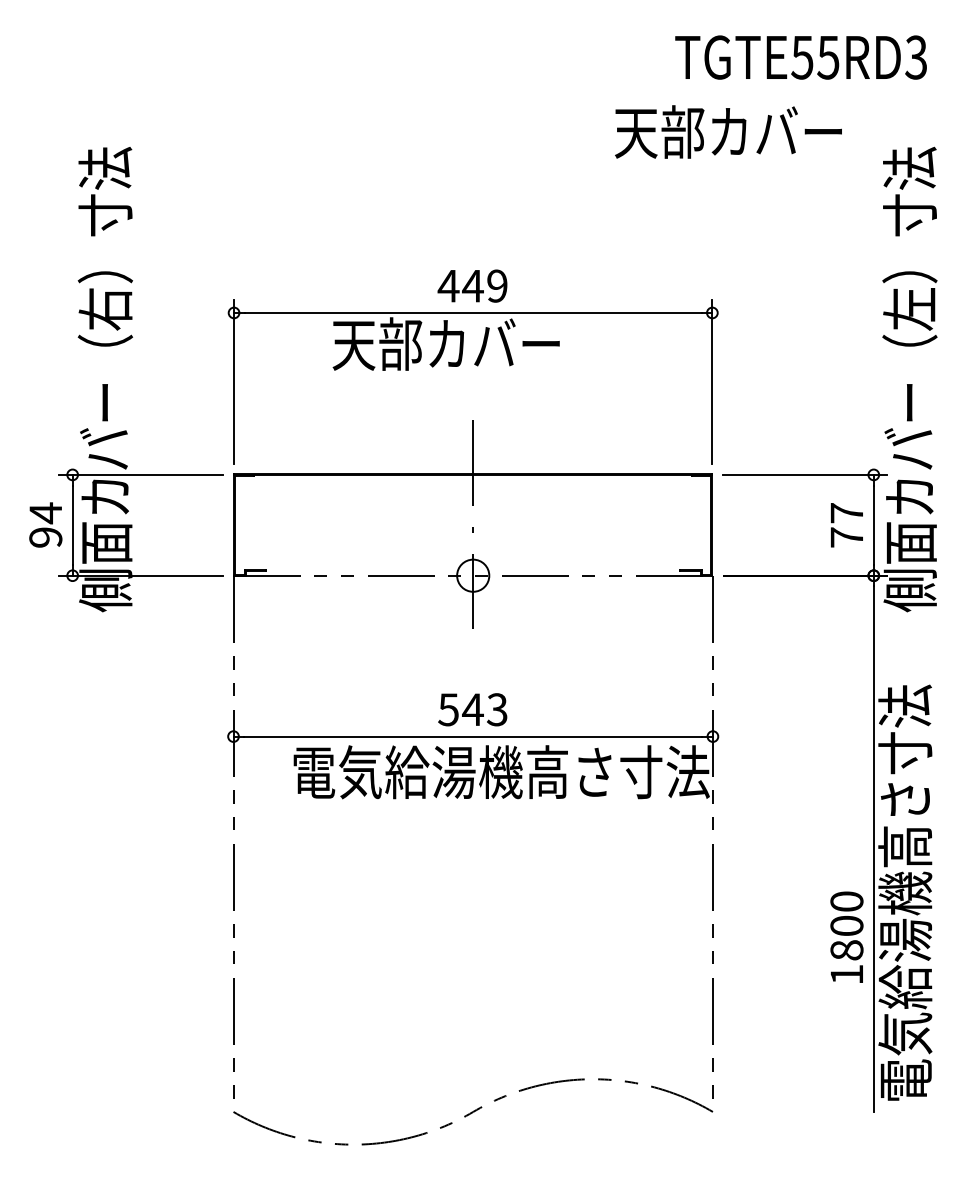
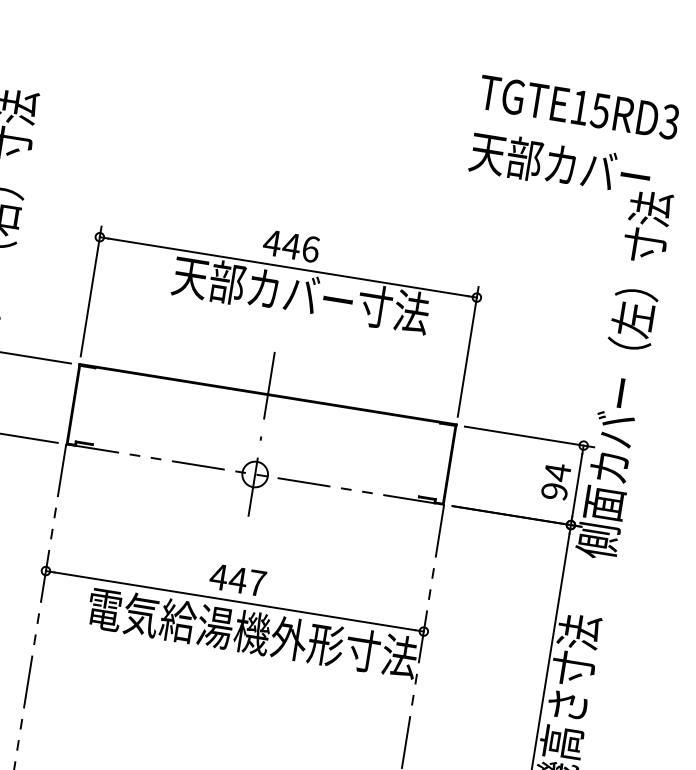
text: (802, 57) -> (580, 107), TGTE55RD3 -> TGTE15RD3
text: (728, 131) -> (560, 164), moved
text: (497, 285) -> (310, 248), 449 -> 446
text: (611, 343) -> (393, 308), 天部カバー -> 天部カバー寸法
text: (846, 524) -> (555, 481), 77 -> 94
text: (472, 709) -> (237, 579), 543 -> 447
text: (570, 772) -> (307, 641), 電気給湯機高さ寸法 -> 電気給湯機外形寸法

